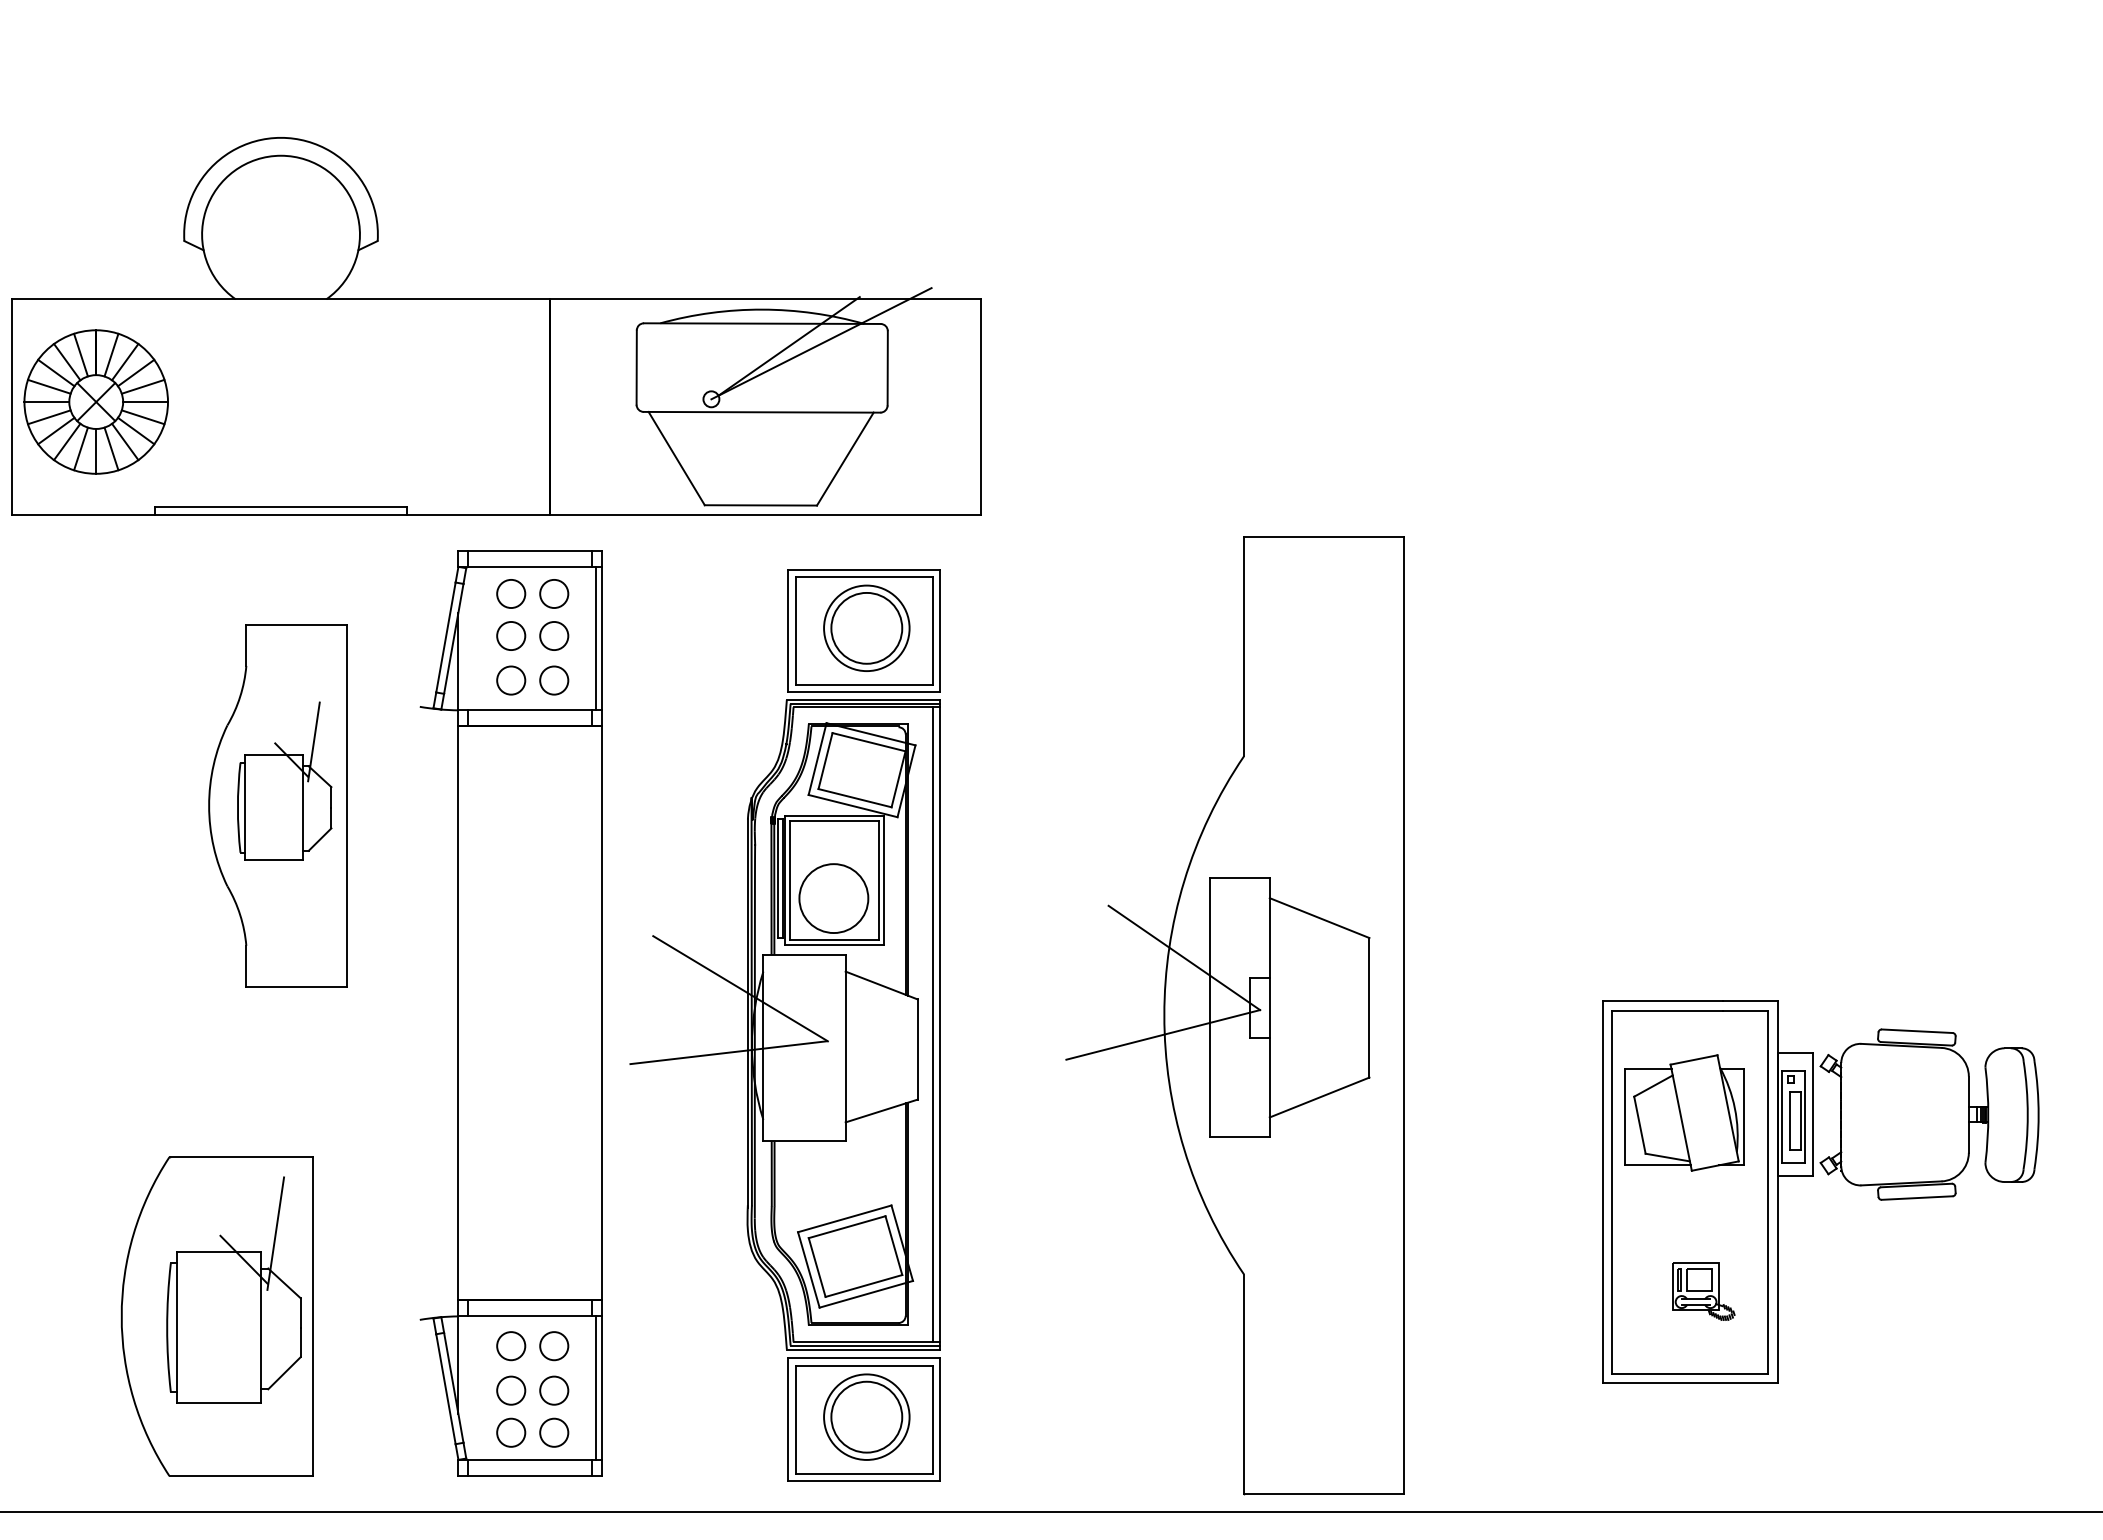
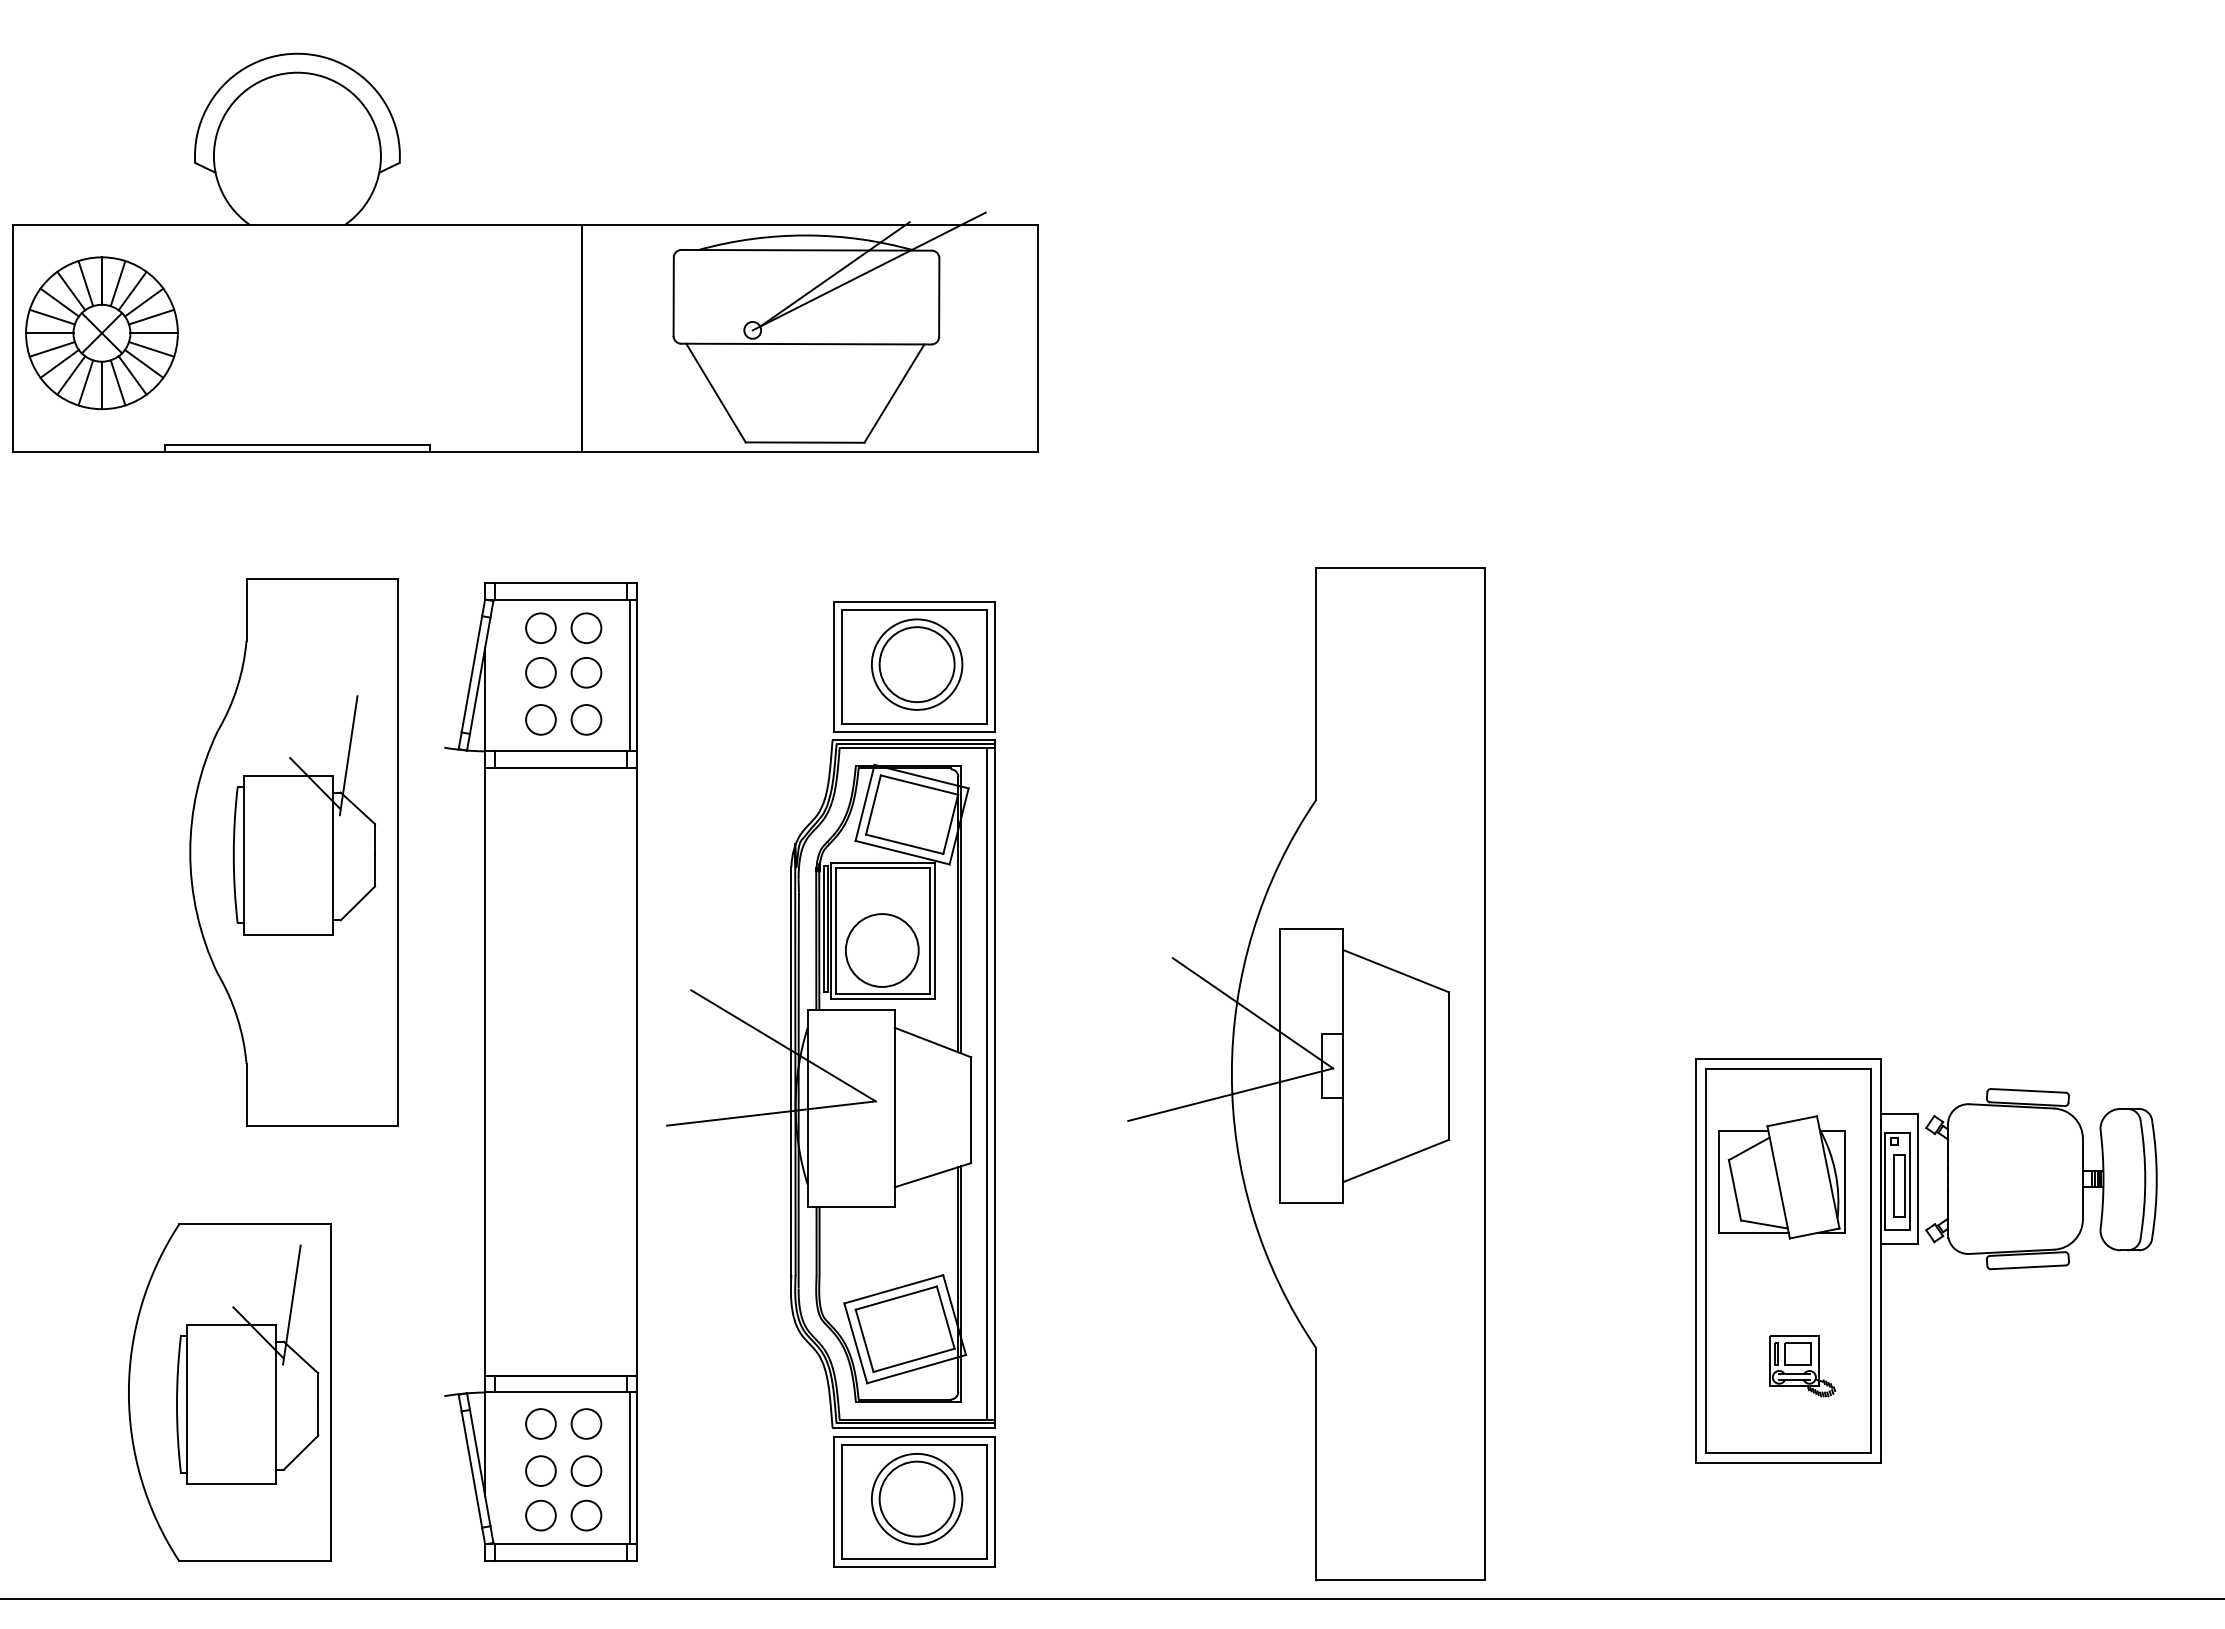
part: (496, 325) -> (525, 252), moved
part: (277, 805) -> (293, 852), size x1.43

